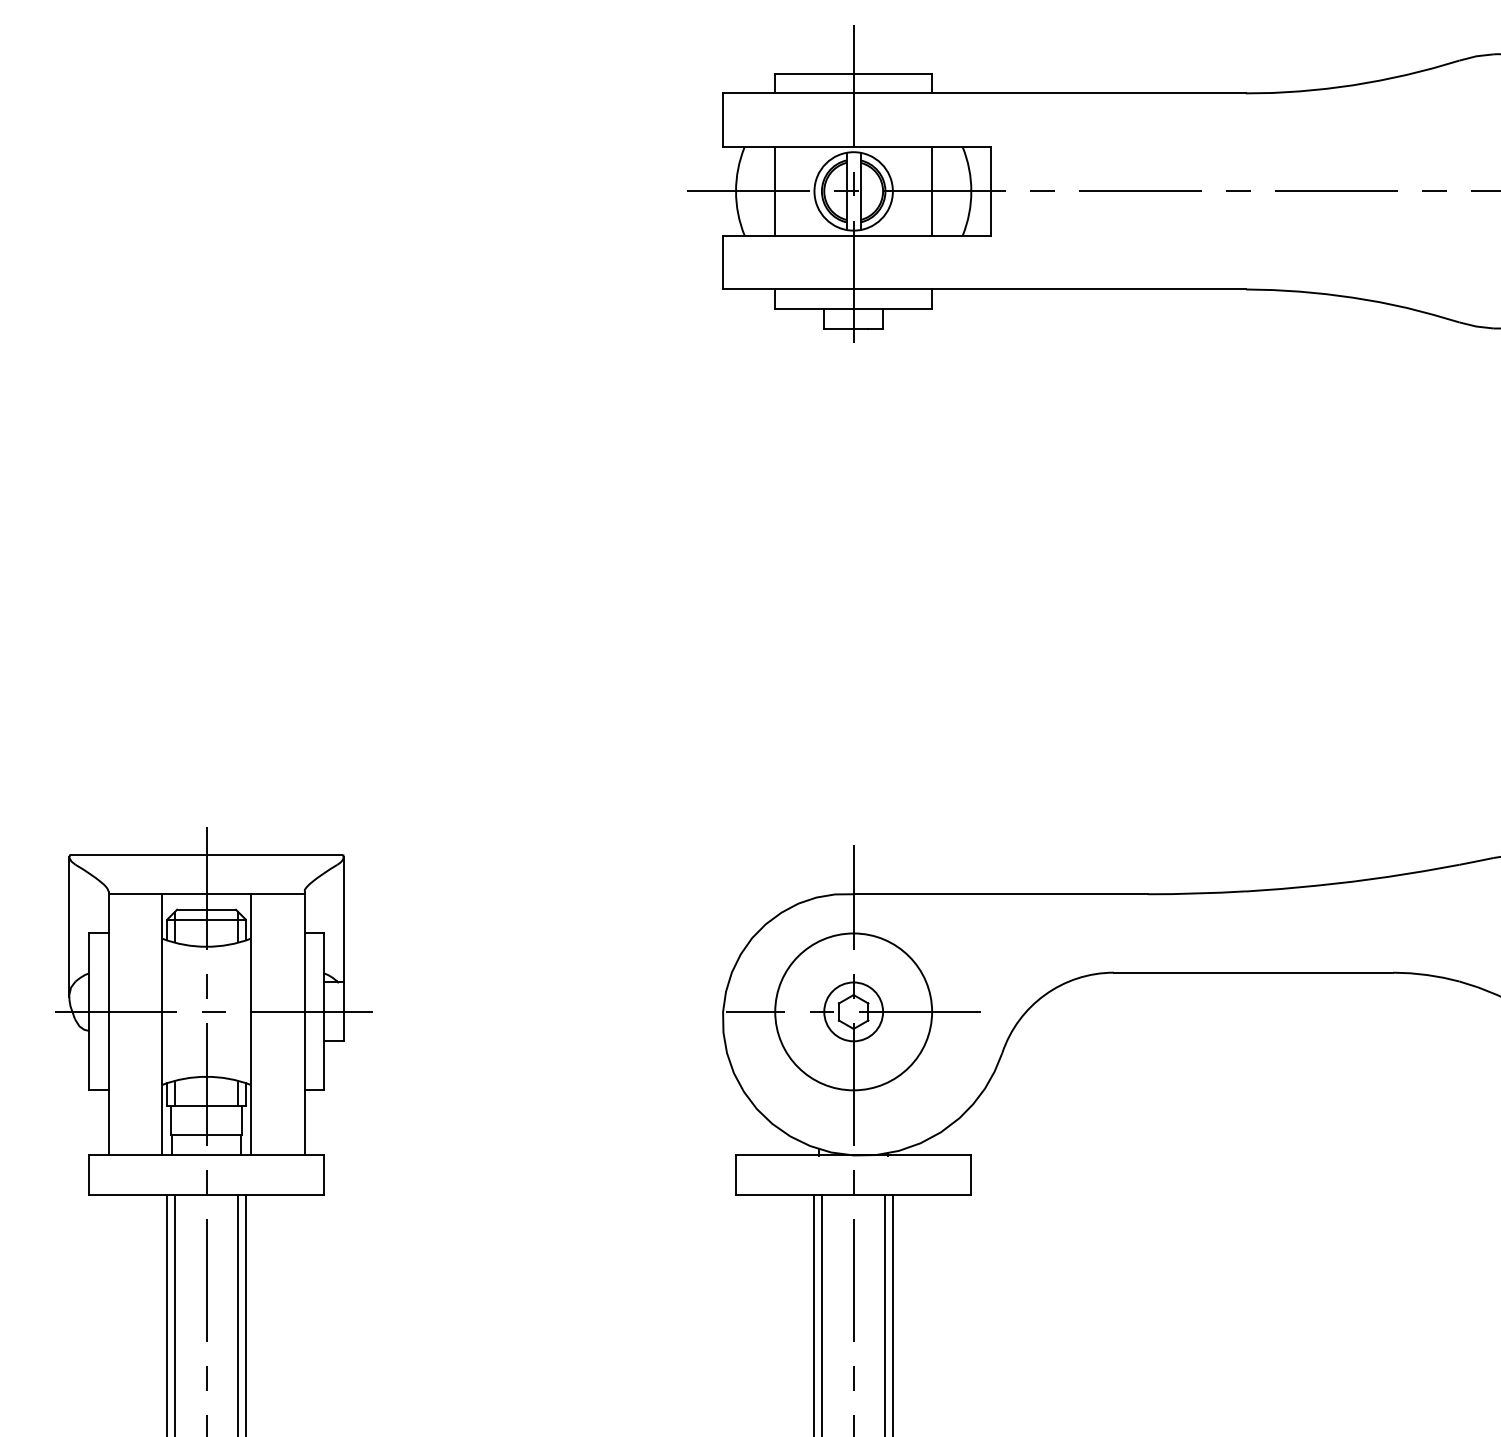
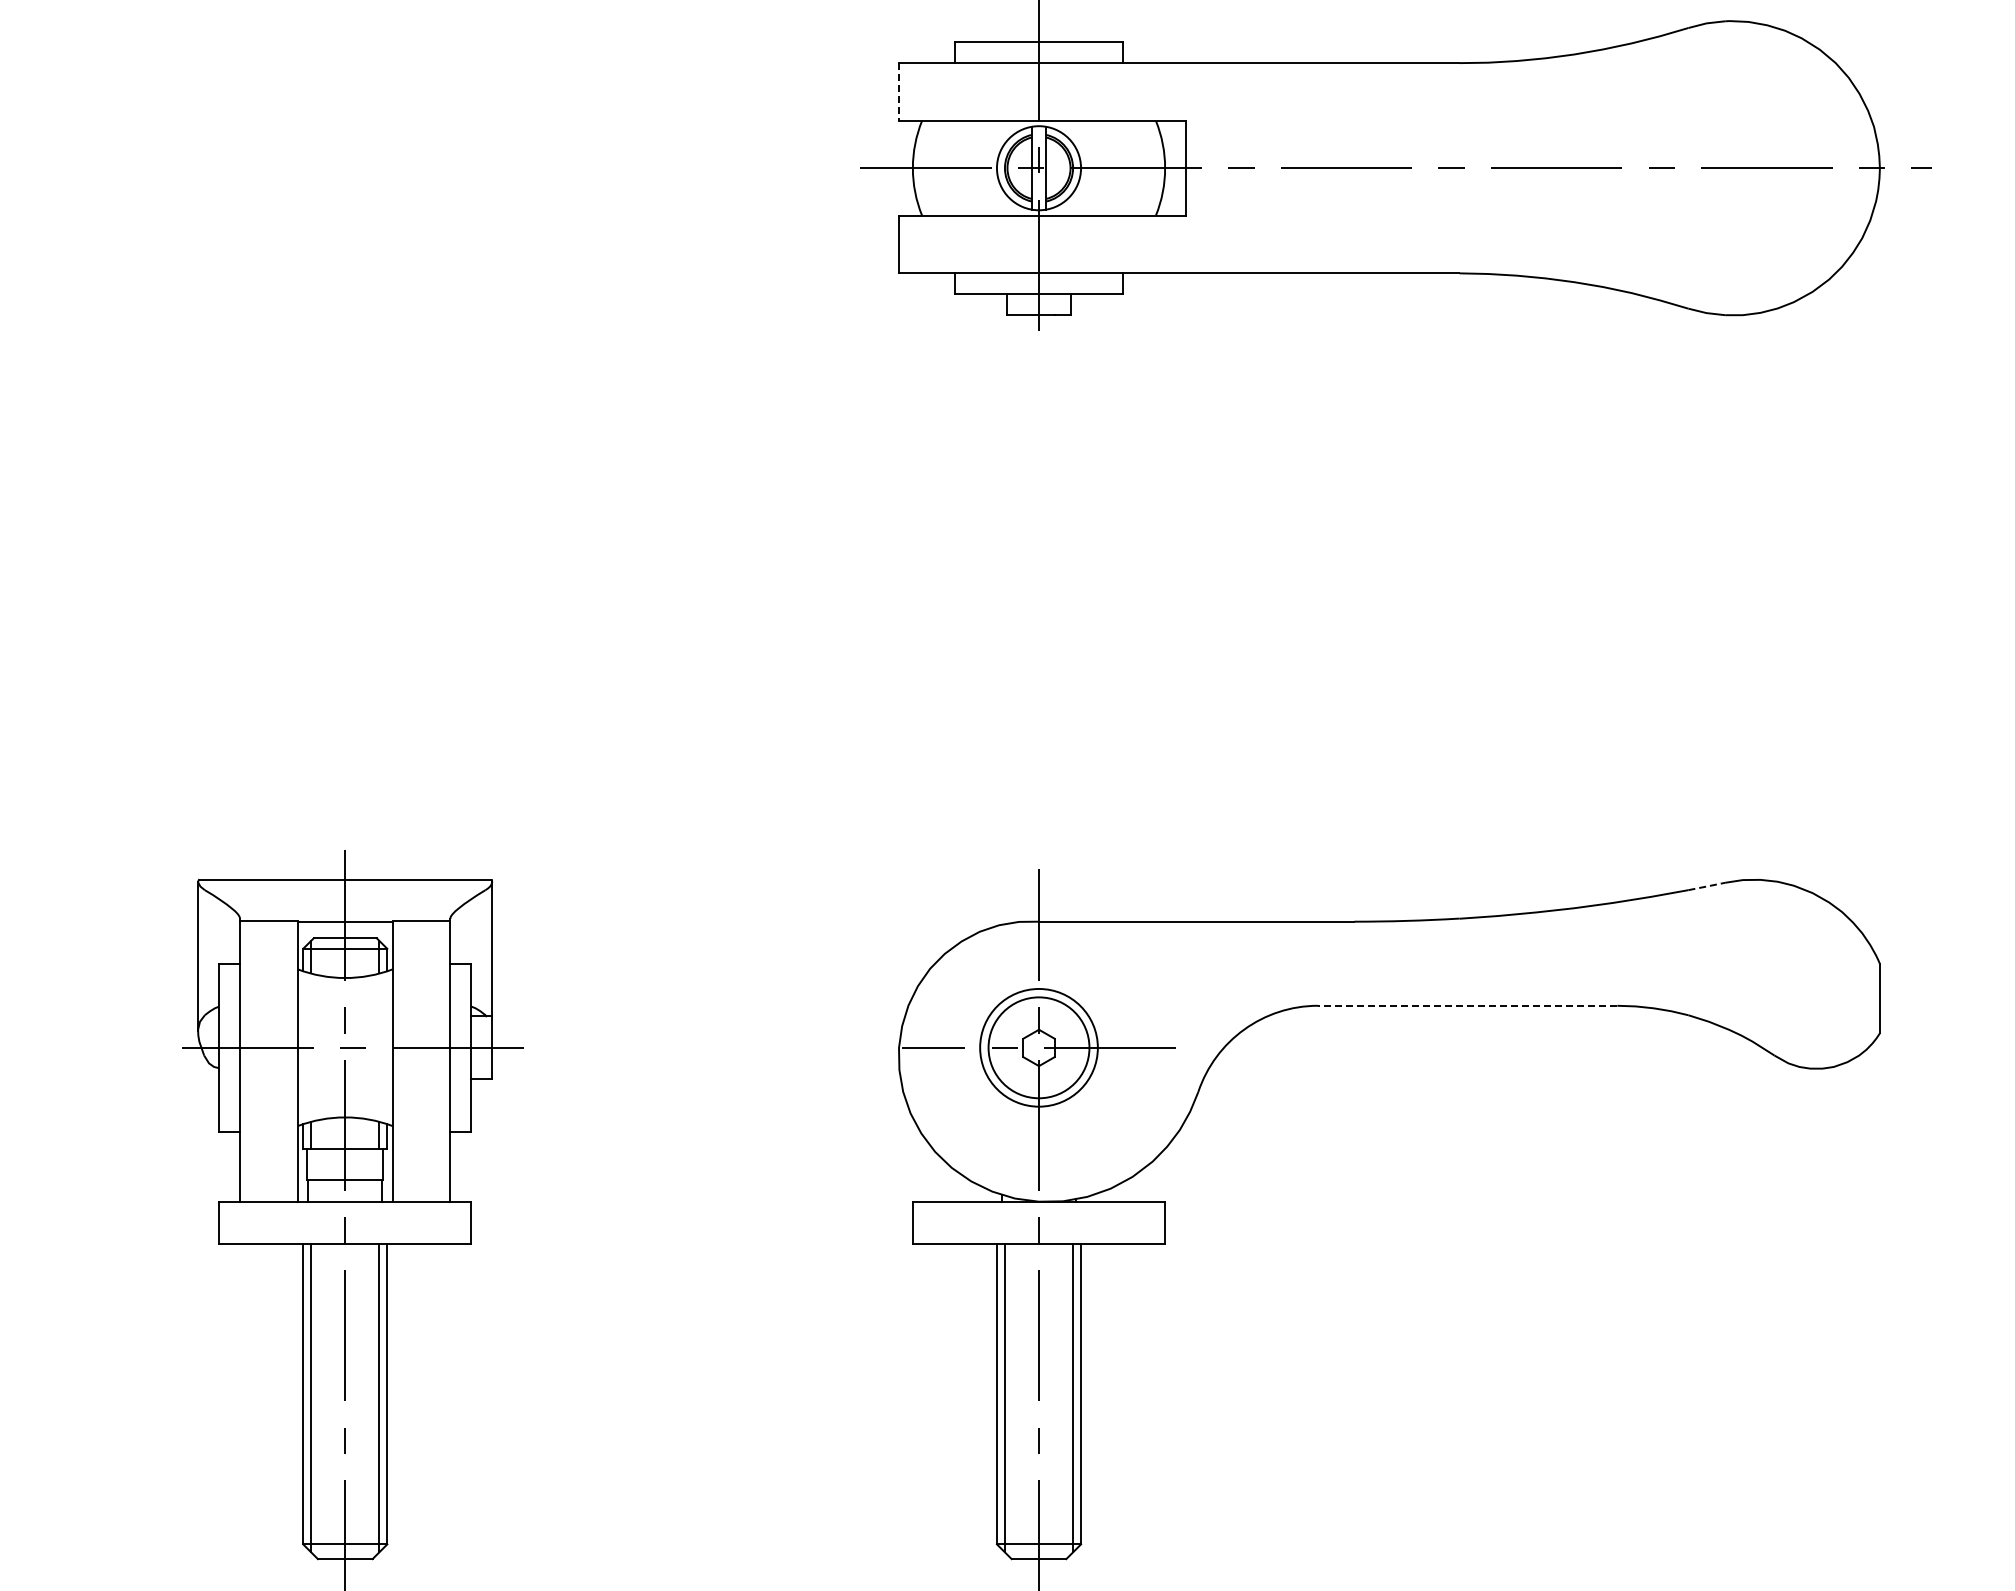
line: (722, 120) -> (898, 92), solid -> dashed
line: (774, 190) -> (954, 167), removed
line: (932, 190) -> (1123, 167), removed
line: (1476, 861) -> (1706, 886), solid -> dashed
line: (1253, 972) -> (1467, 1005), solid -> dashed
circle: (853, 1011) -> (1038, 1047), size x0.7
circle: (853, 1011) -> (1038, 1047), size x1.6

